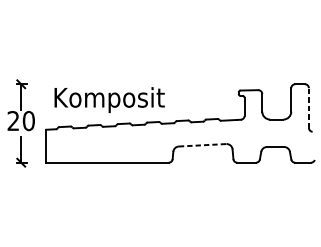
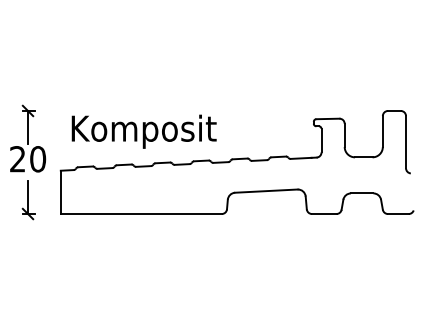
line: (309, 107) -> (406, 141), dashed -> solid
line: (202, 145) -> (266, 191), dashed -> solid

